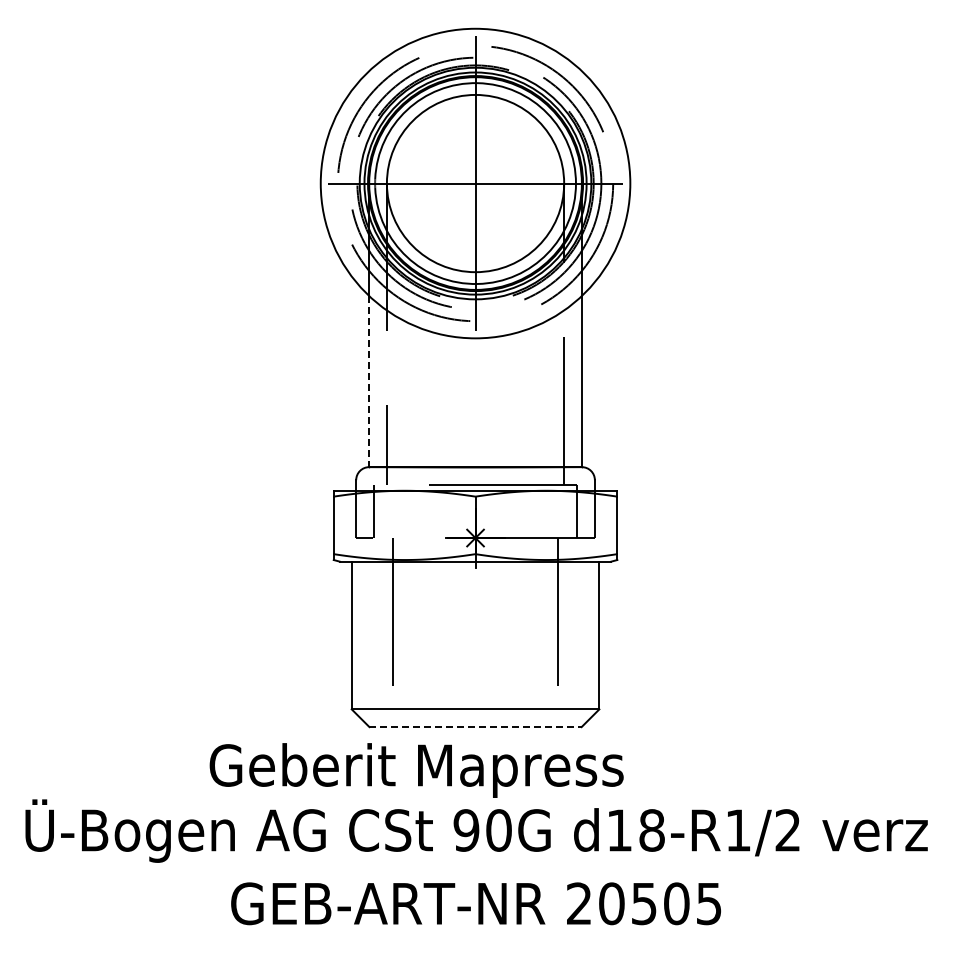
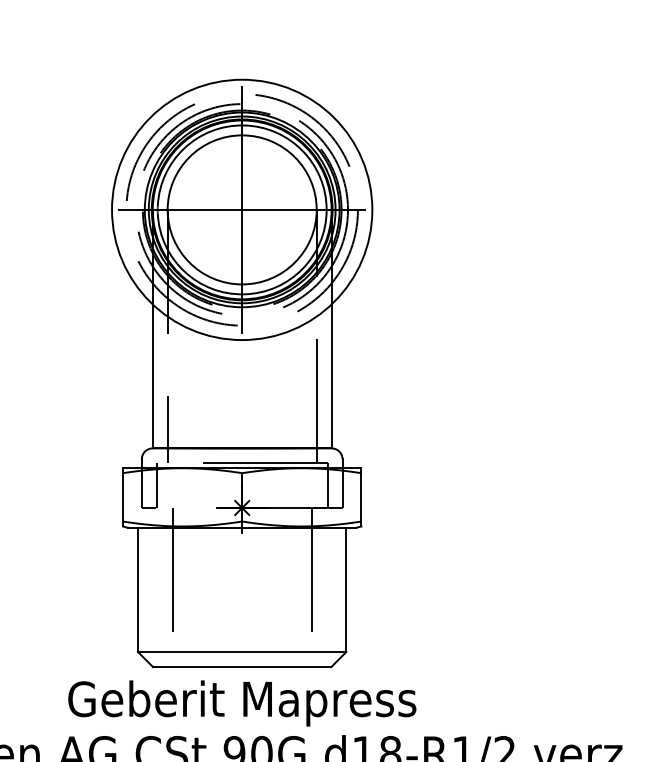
line: (369, 381) -> (153, 376), dashed -> solid
line: (476, 727) -> (242, 667), dashed -> solid
text: (416, 770) -> (242, 703), moved

